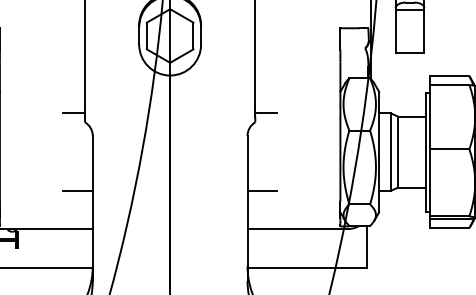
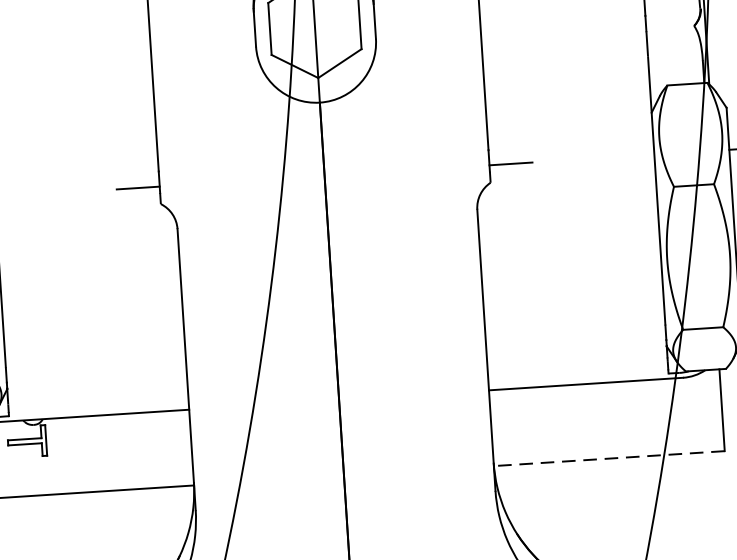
line: (77, 190) -> (154, 336), removed
line: (262, 190) -> (513, 313), removed
line: (307, 268) -> (610, 459), solid -> dashed

